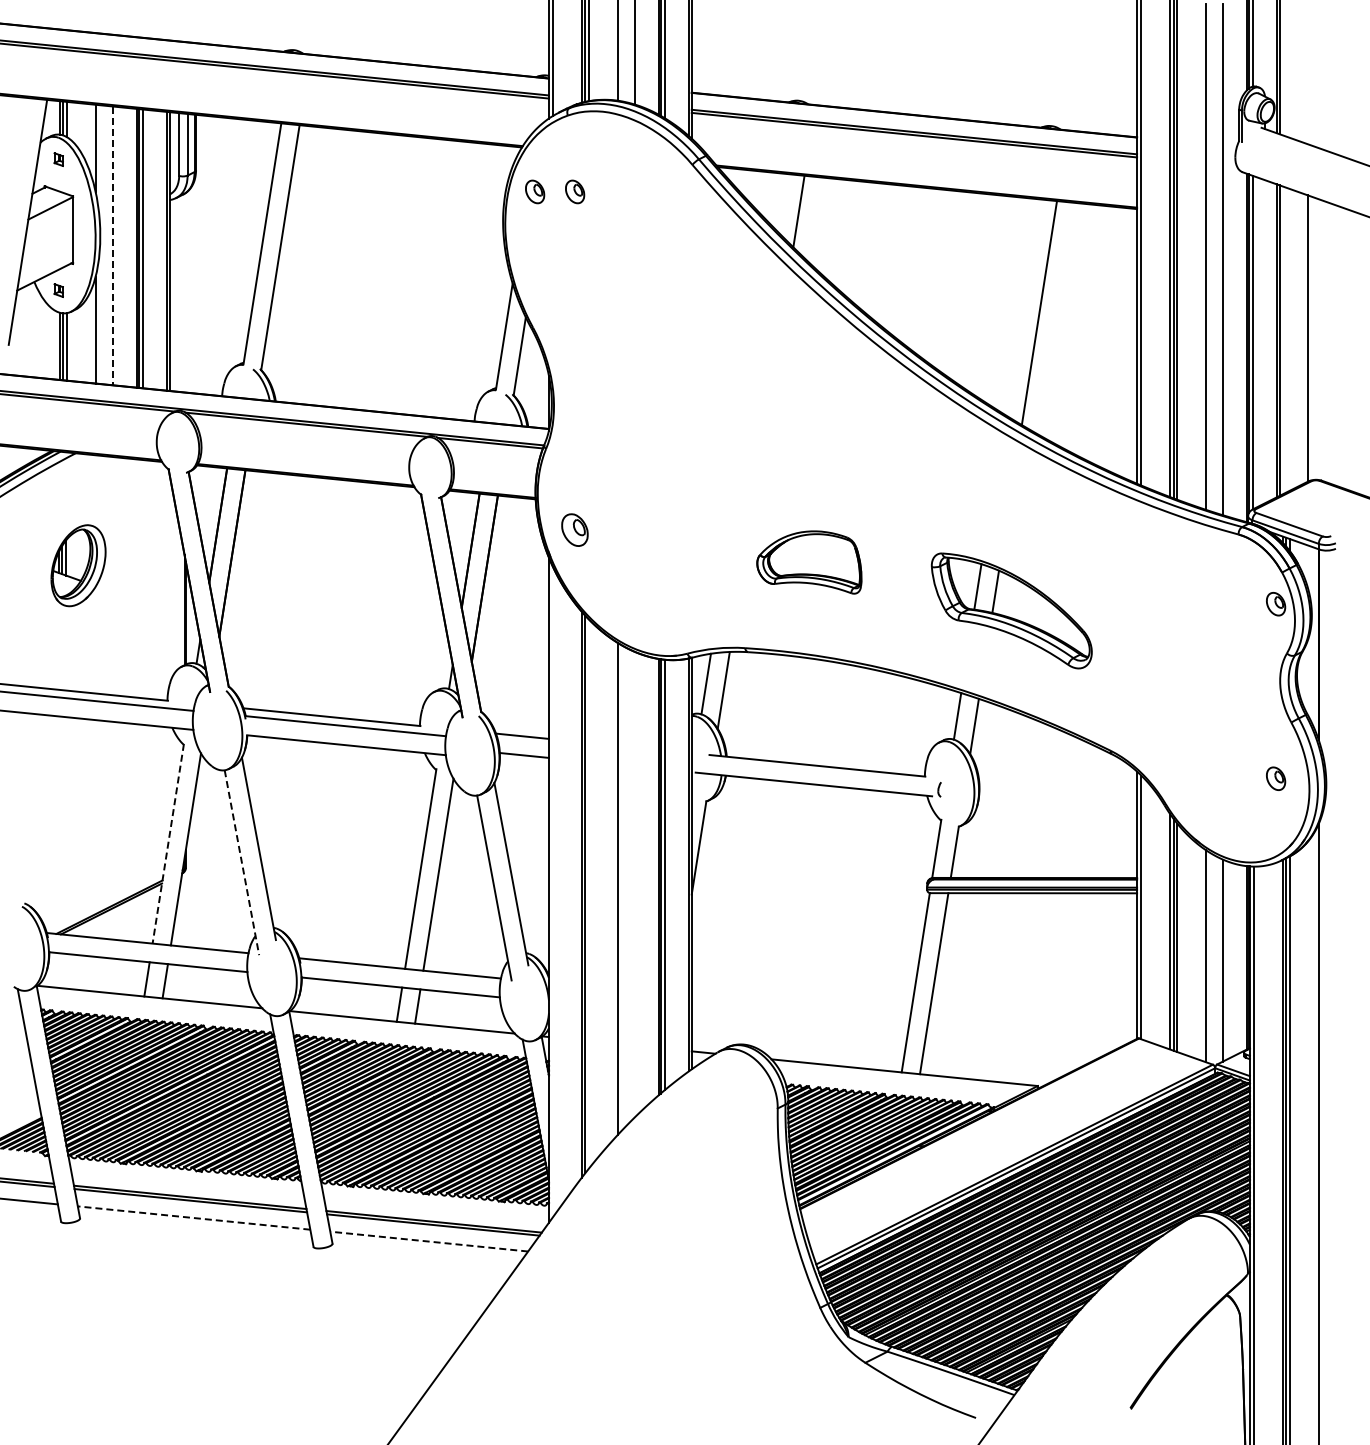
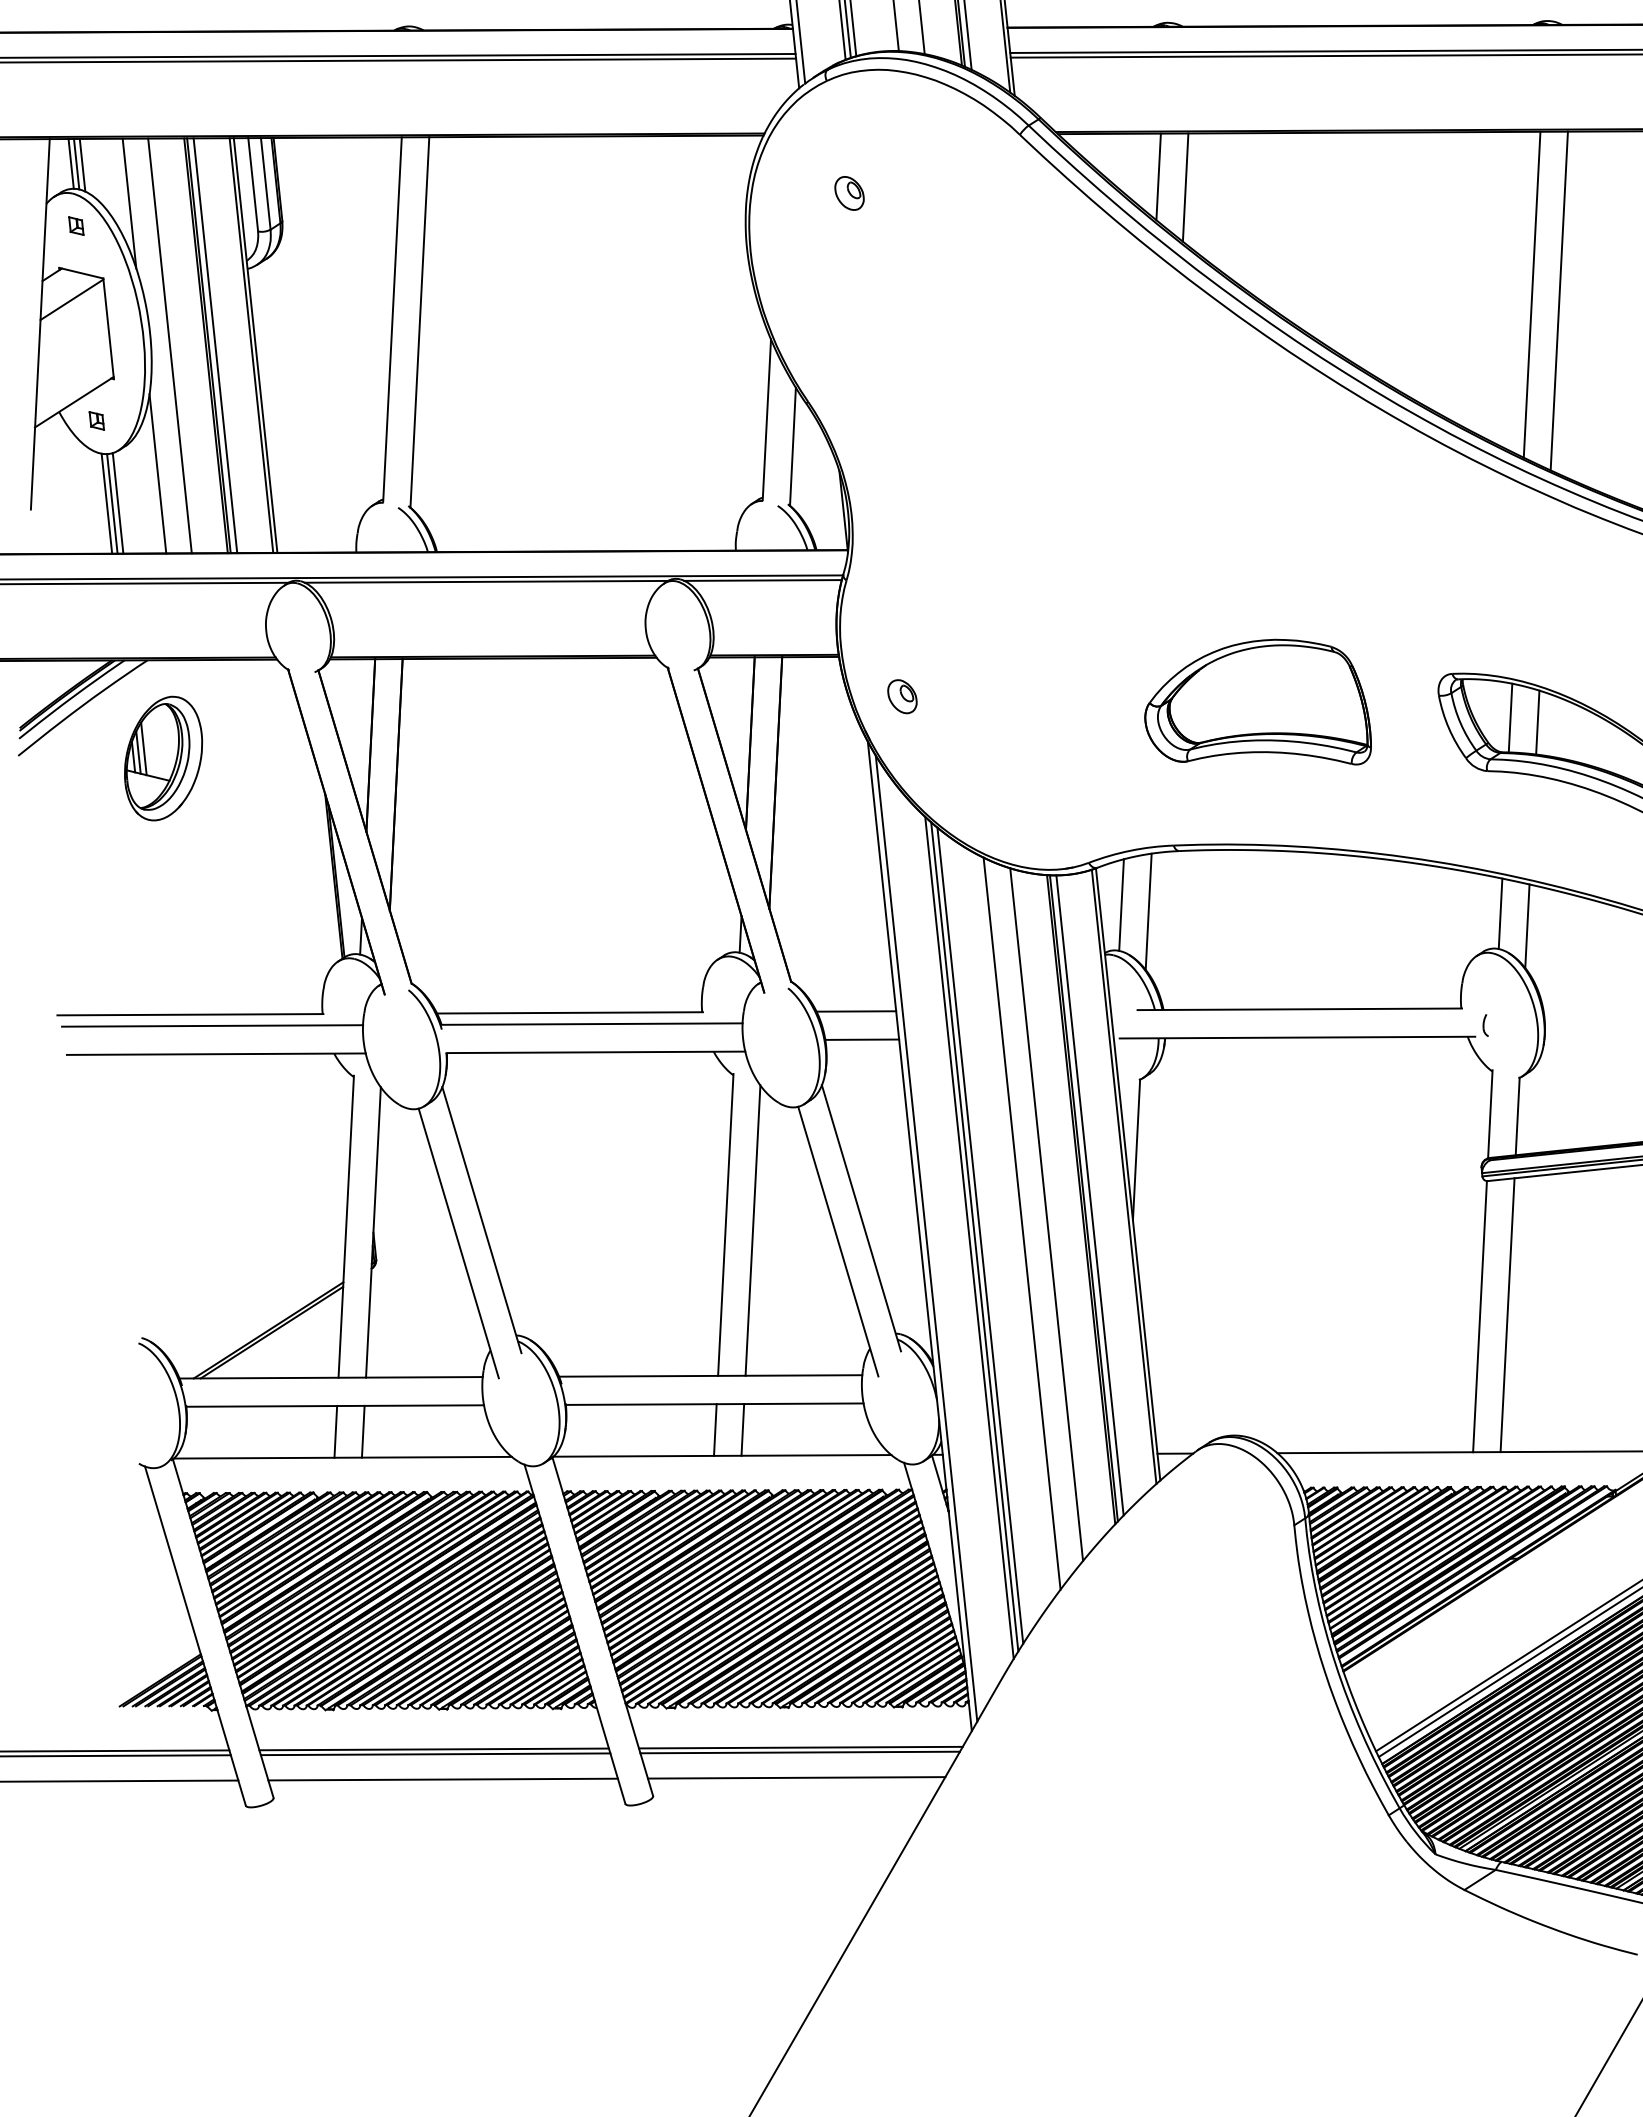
part: (535, 191) -> (790, 198), removed
line: (781, 202) -> (1158, 176), added
line: (112, 246) -> (169, 346), dashed -> solid
line: (1021, 306) -> (1531, 294), added
part: (575, 530) -> (903, 697), size x0.71
part: (809, 562) -> (1256, 708), size x1.43
part: (78, 565) -> (163, 758), moved
line: (168, 844) -> (346, 1227), dashed -> solid
line: (242, 863) -> (459, 1244), dashed -> solid
line: (634, 884) -> (1046, 1214), added
line: (553, 891) -> (926, 1237), added
line: (589, 893) -> (980, 1234), added
line: (194, 1218) -> (443, 1780), dashed -> solid
line: (428, 1241) -> (795, 1777), dashed -> solid

